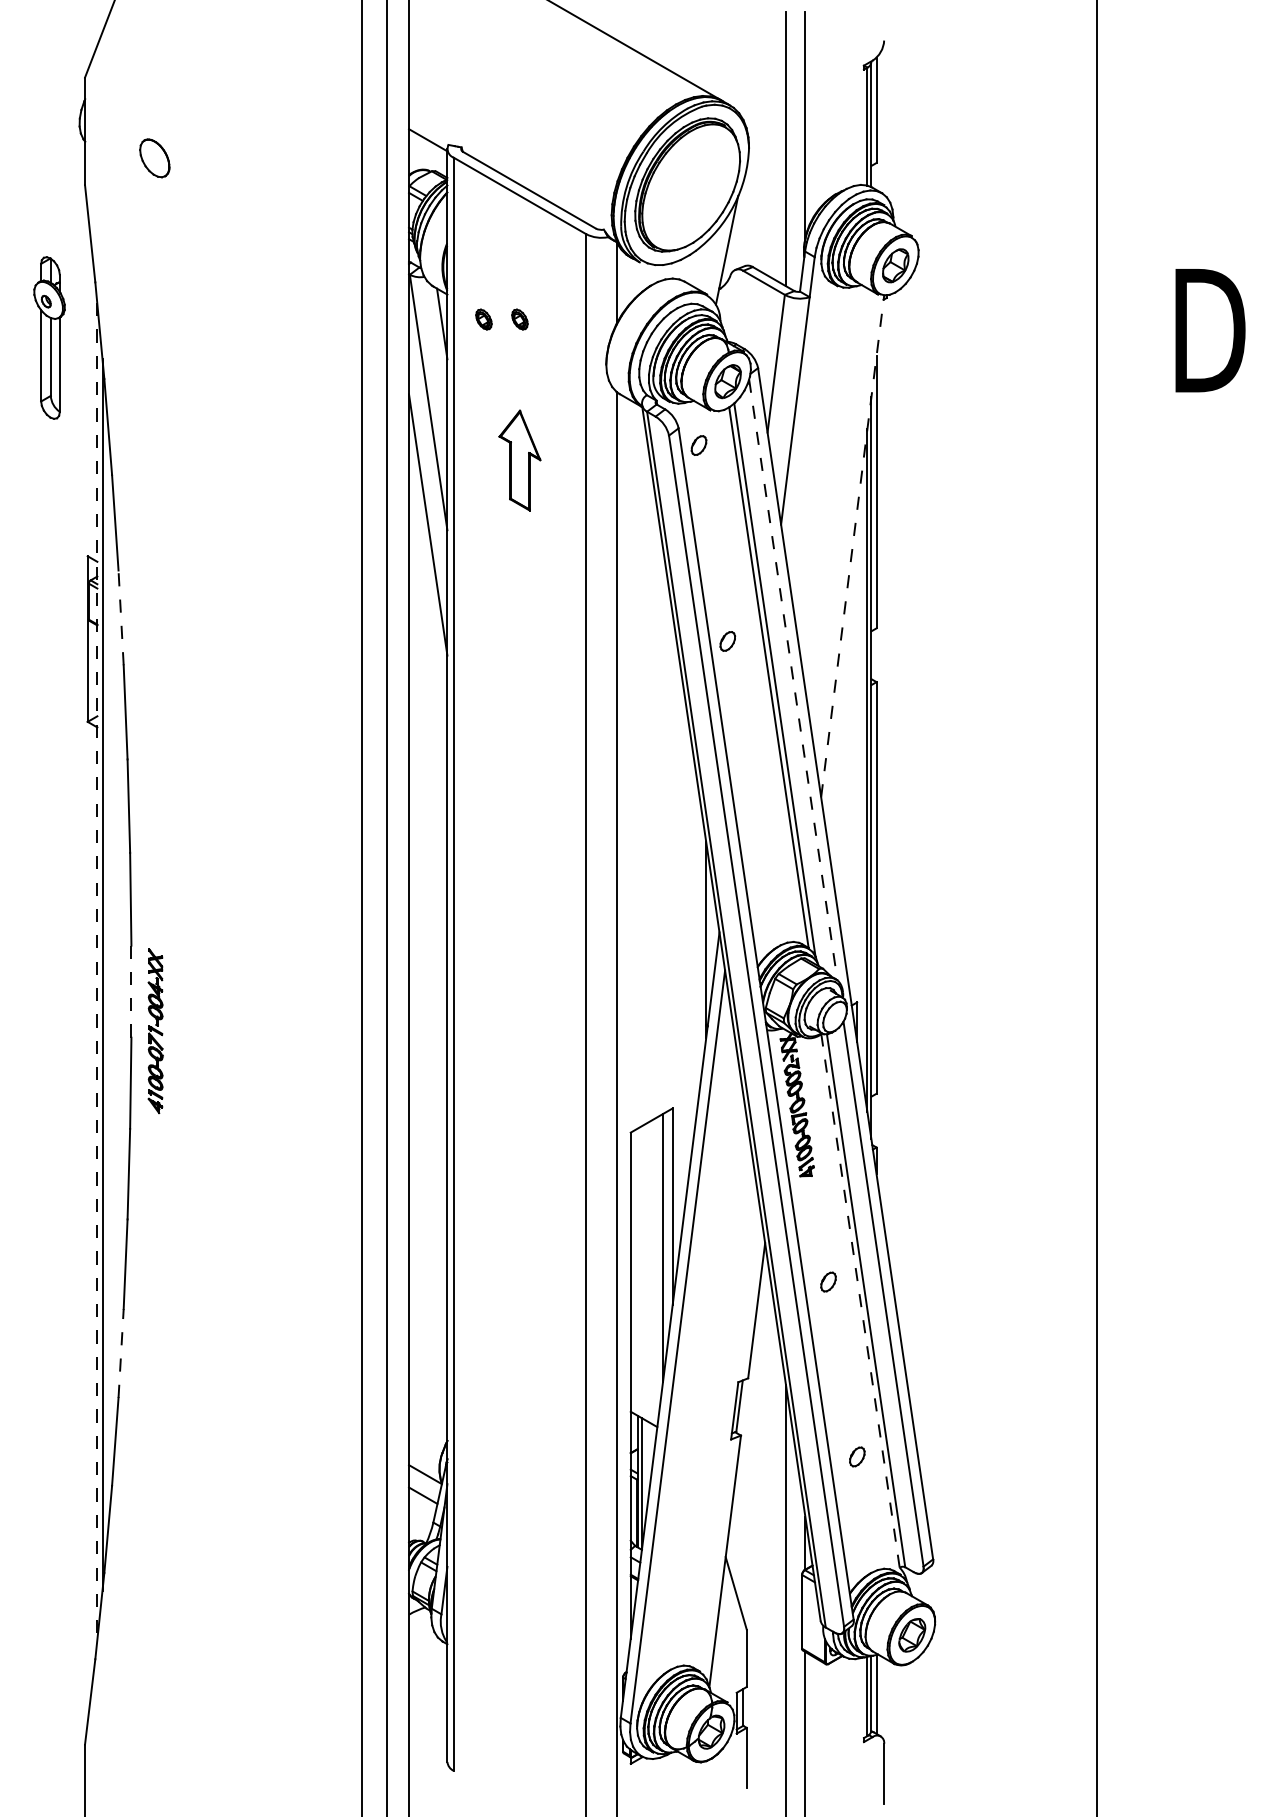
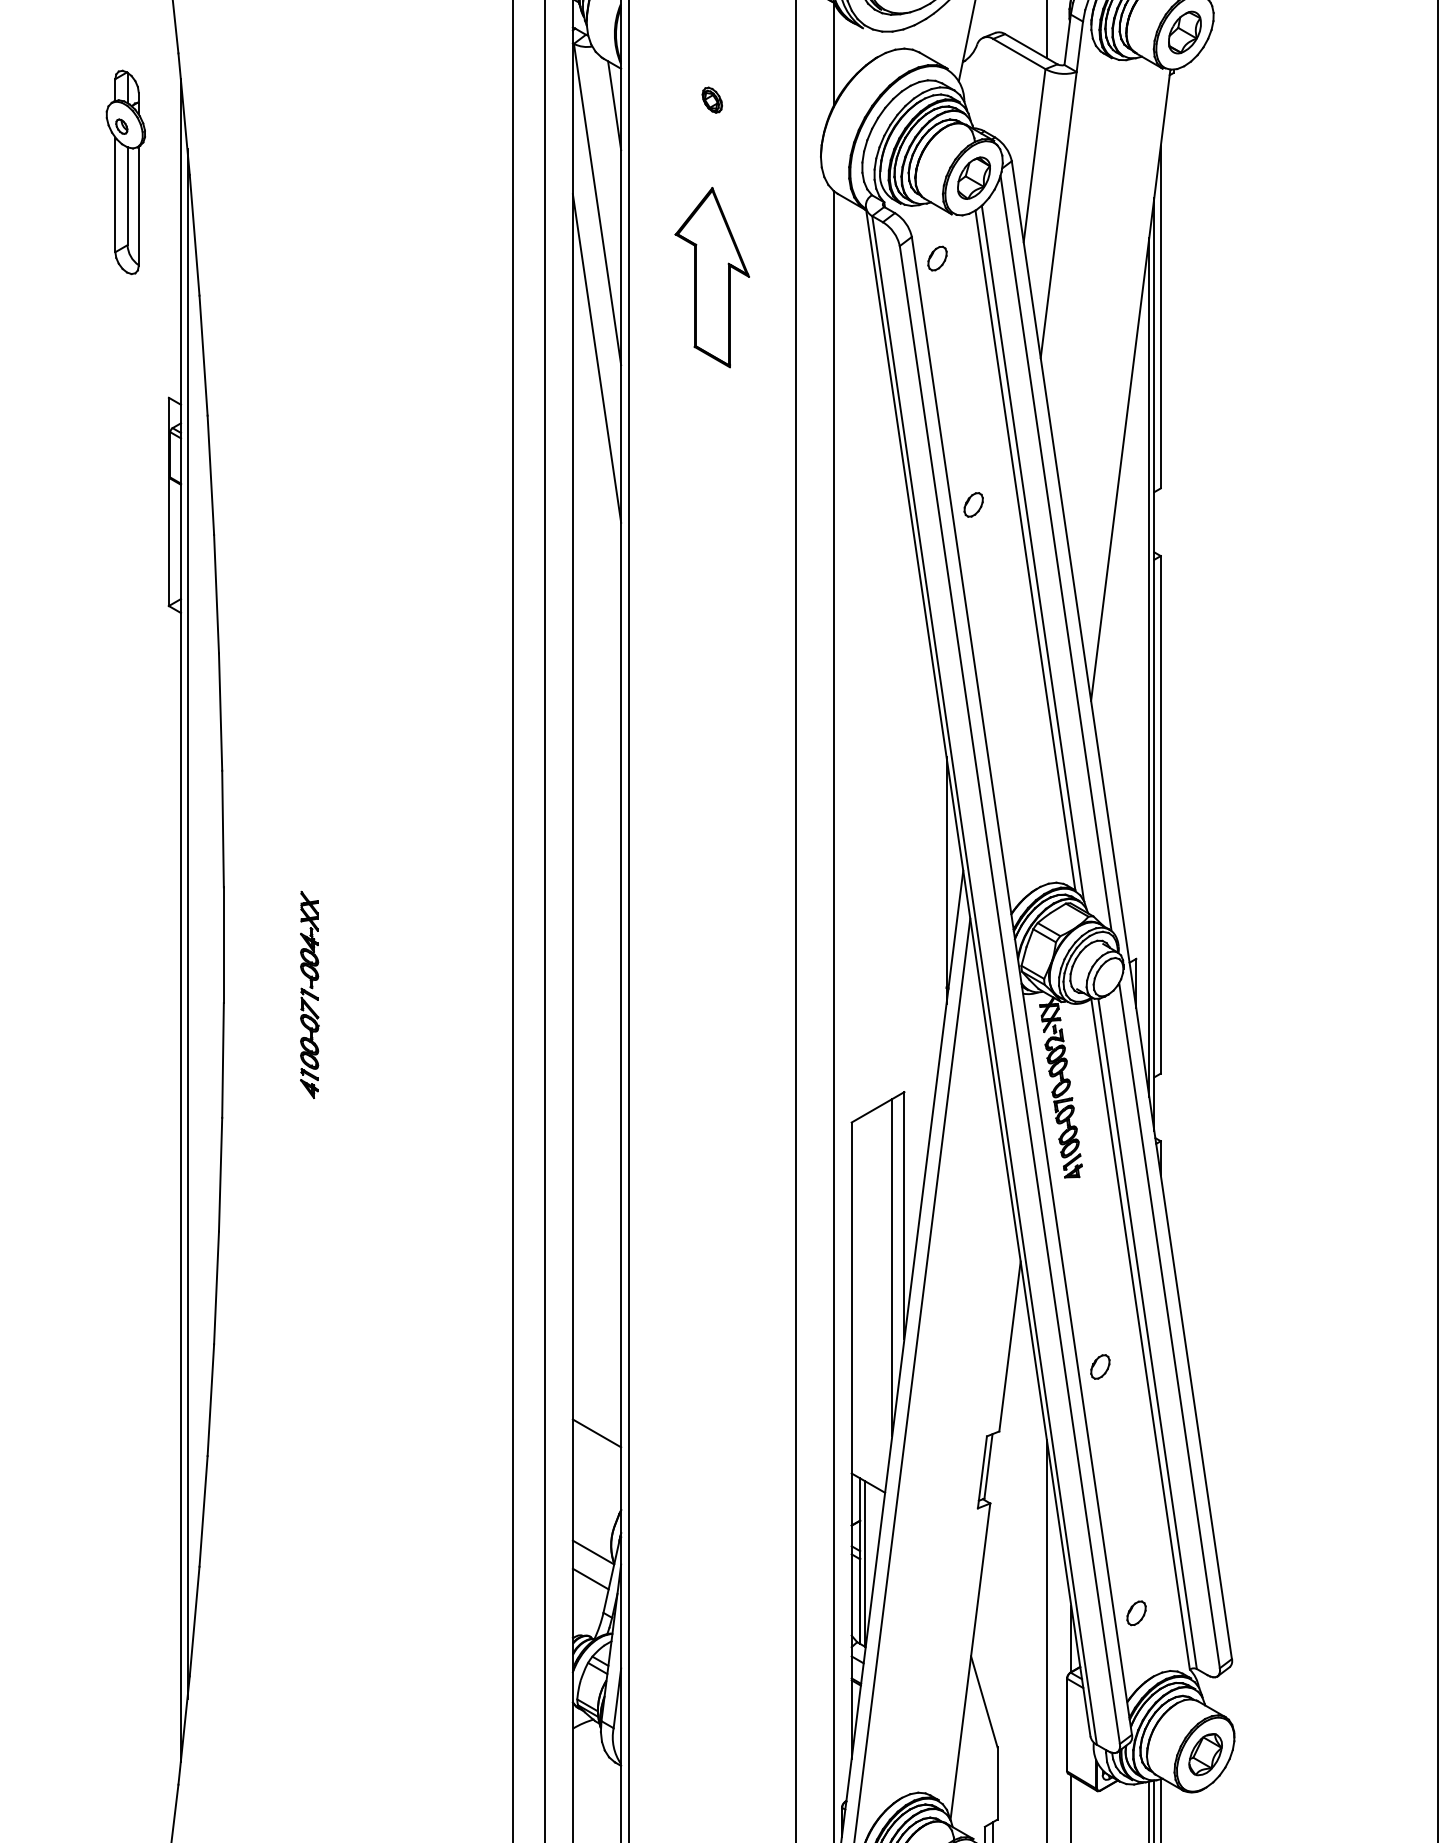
part: (483, 319) -> (666, 100), removed
part: (49, 337) -> (125, 171), moved
part: (519, 460) -> (711, 277), size x1.43
line: (852, 546) -> (1130, 385), dashed -> solid
line: (121, 617) -> (211, 474), dashed -> solid
line: (793, 680) -> (1056, 554), dashed -> solid
line: (97, 971) -> (181, 919), dashed -> solid
line: (131, 991) -> (223, 945), dashed -> solid
part: (155, 1031) -> (309, 995), moved
part: (828, 1281) -> (1100, 1366), moved
line: (860, 1301) -> (1140, 1334), dashed -> solid
line: (121, 1353) -> (211, 1400), dashed -> solid
line: (428, 1379) -> (597, 1432), added
part: (857, 1456) -> (1136, 1612), moved

